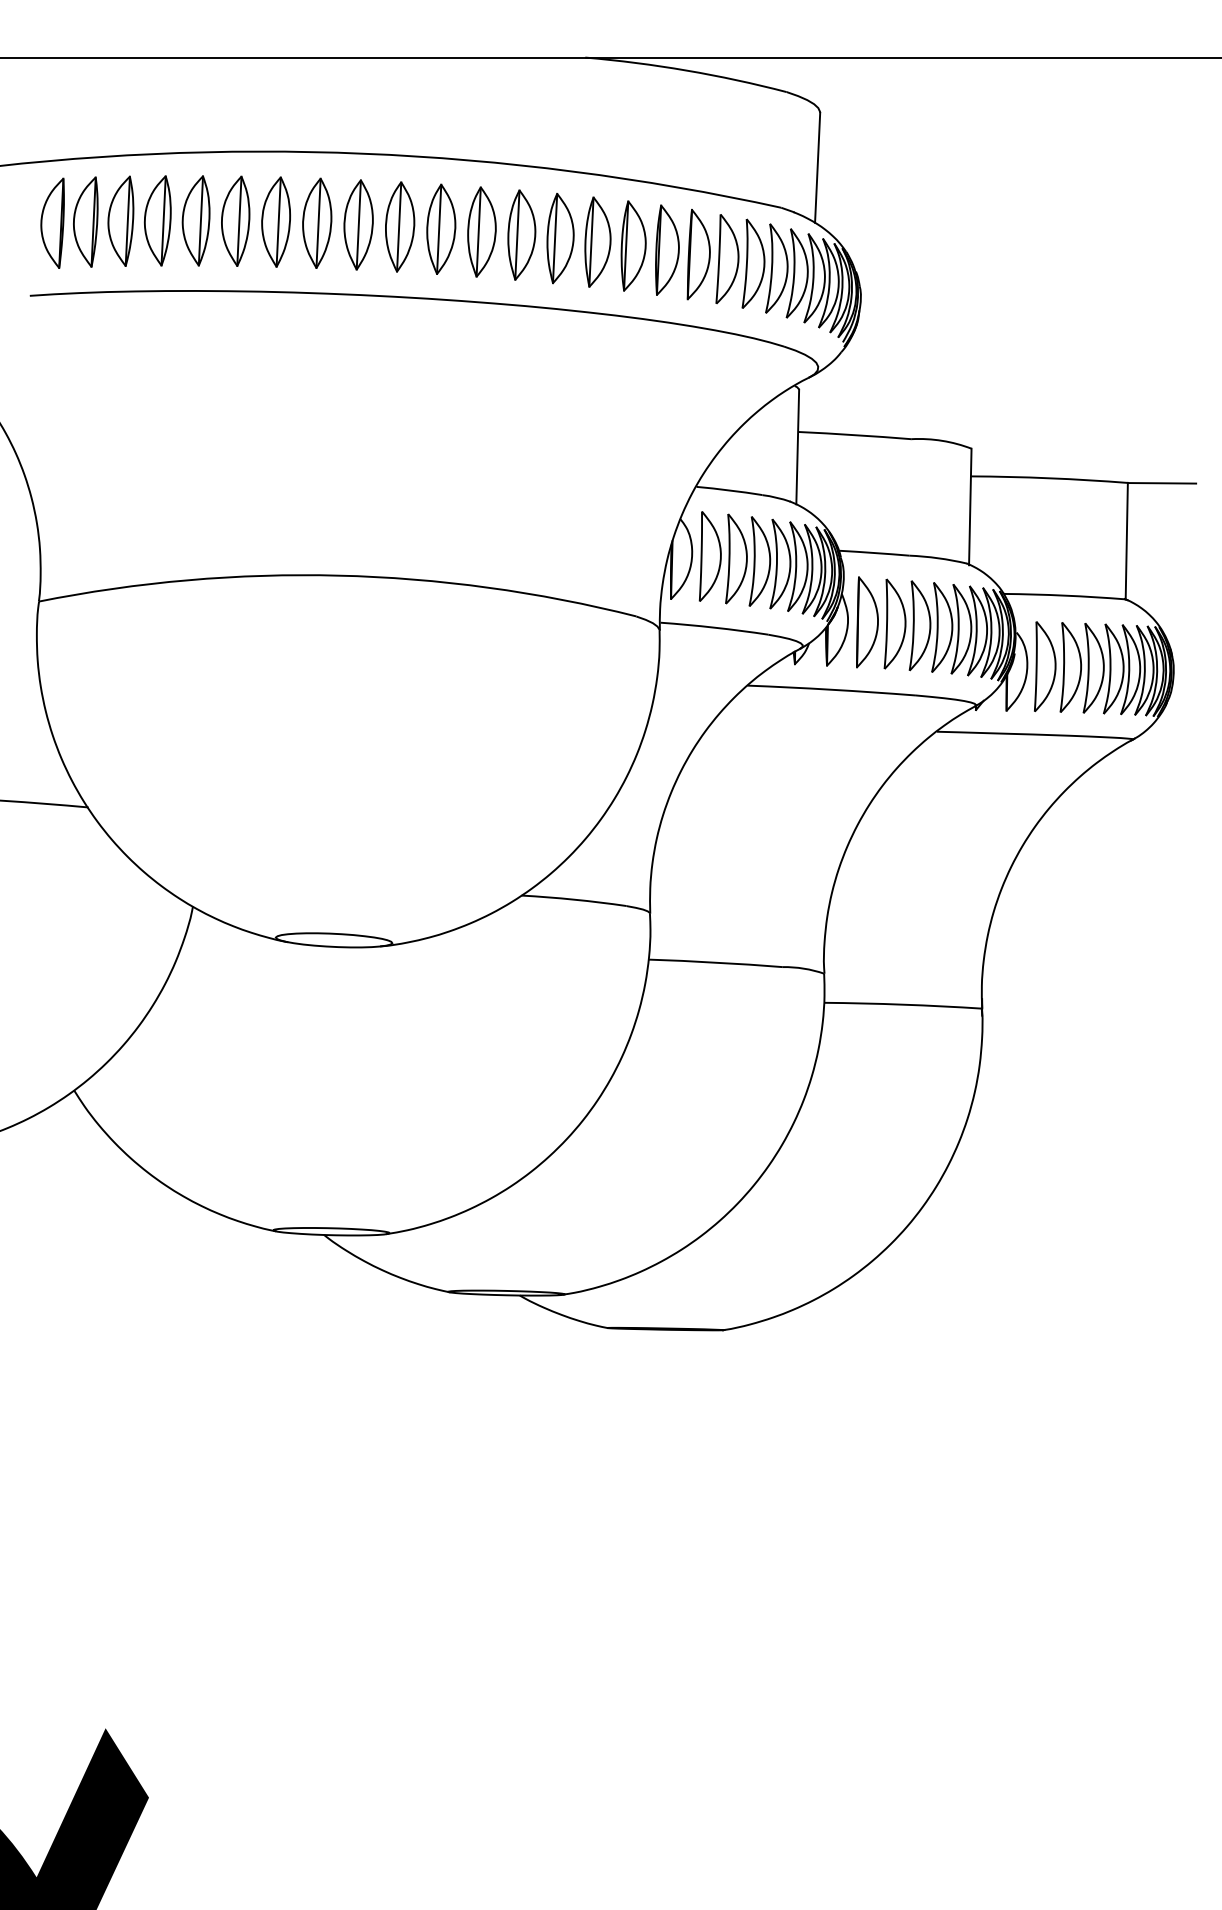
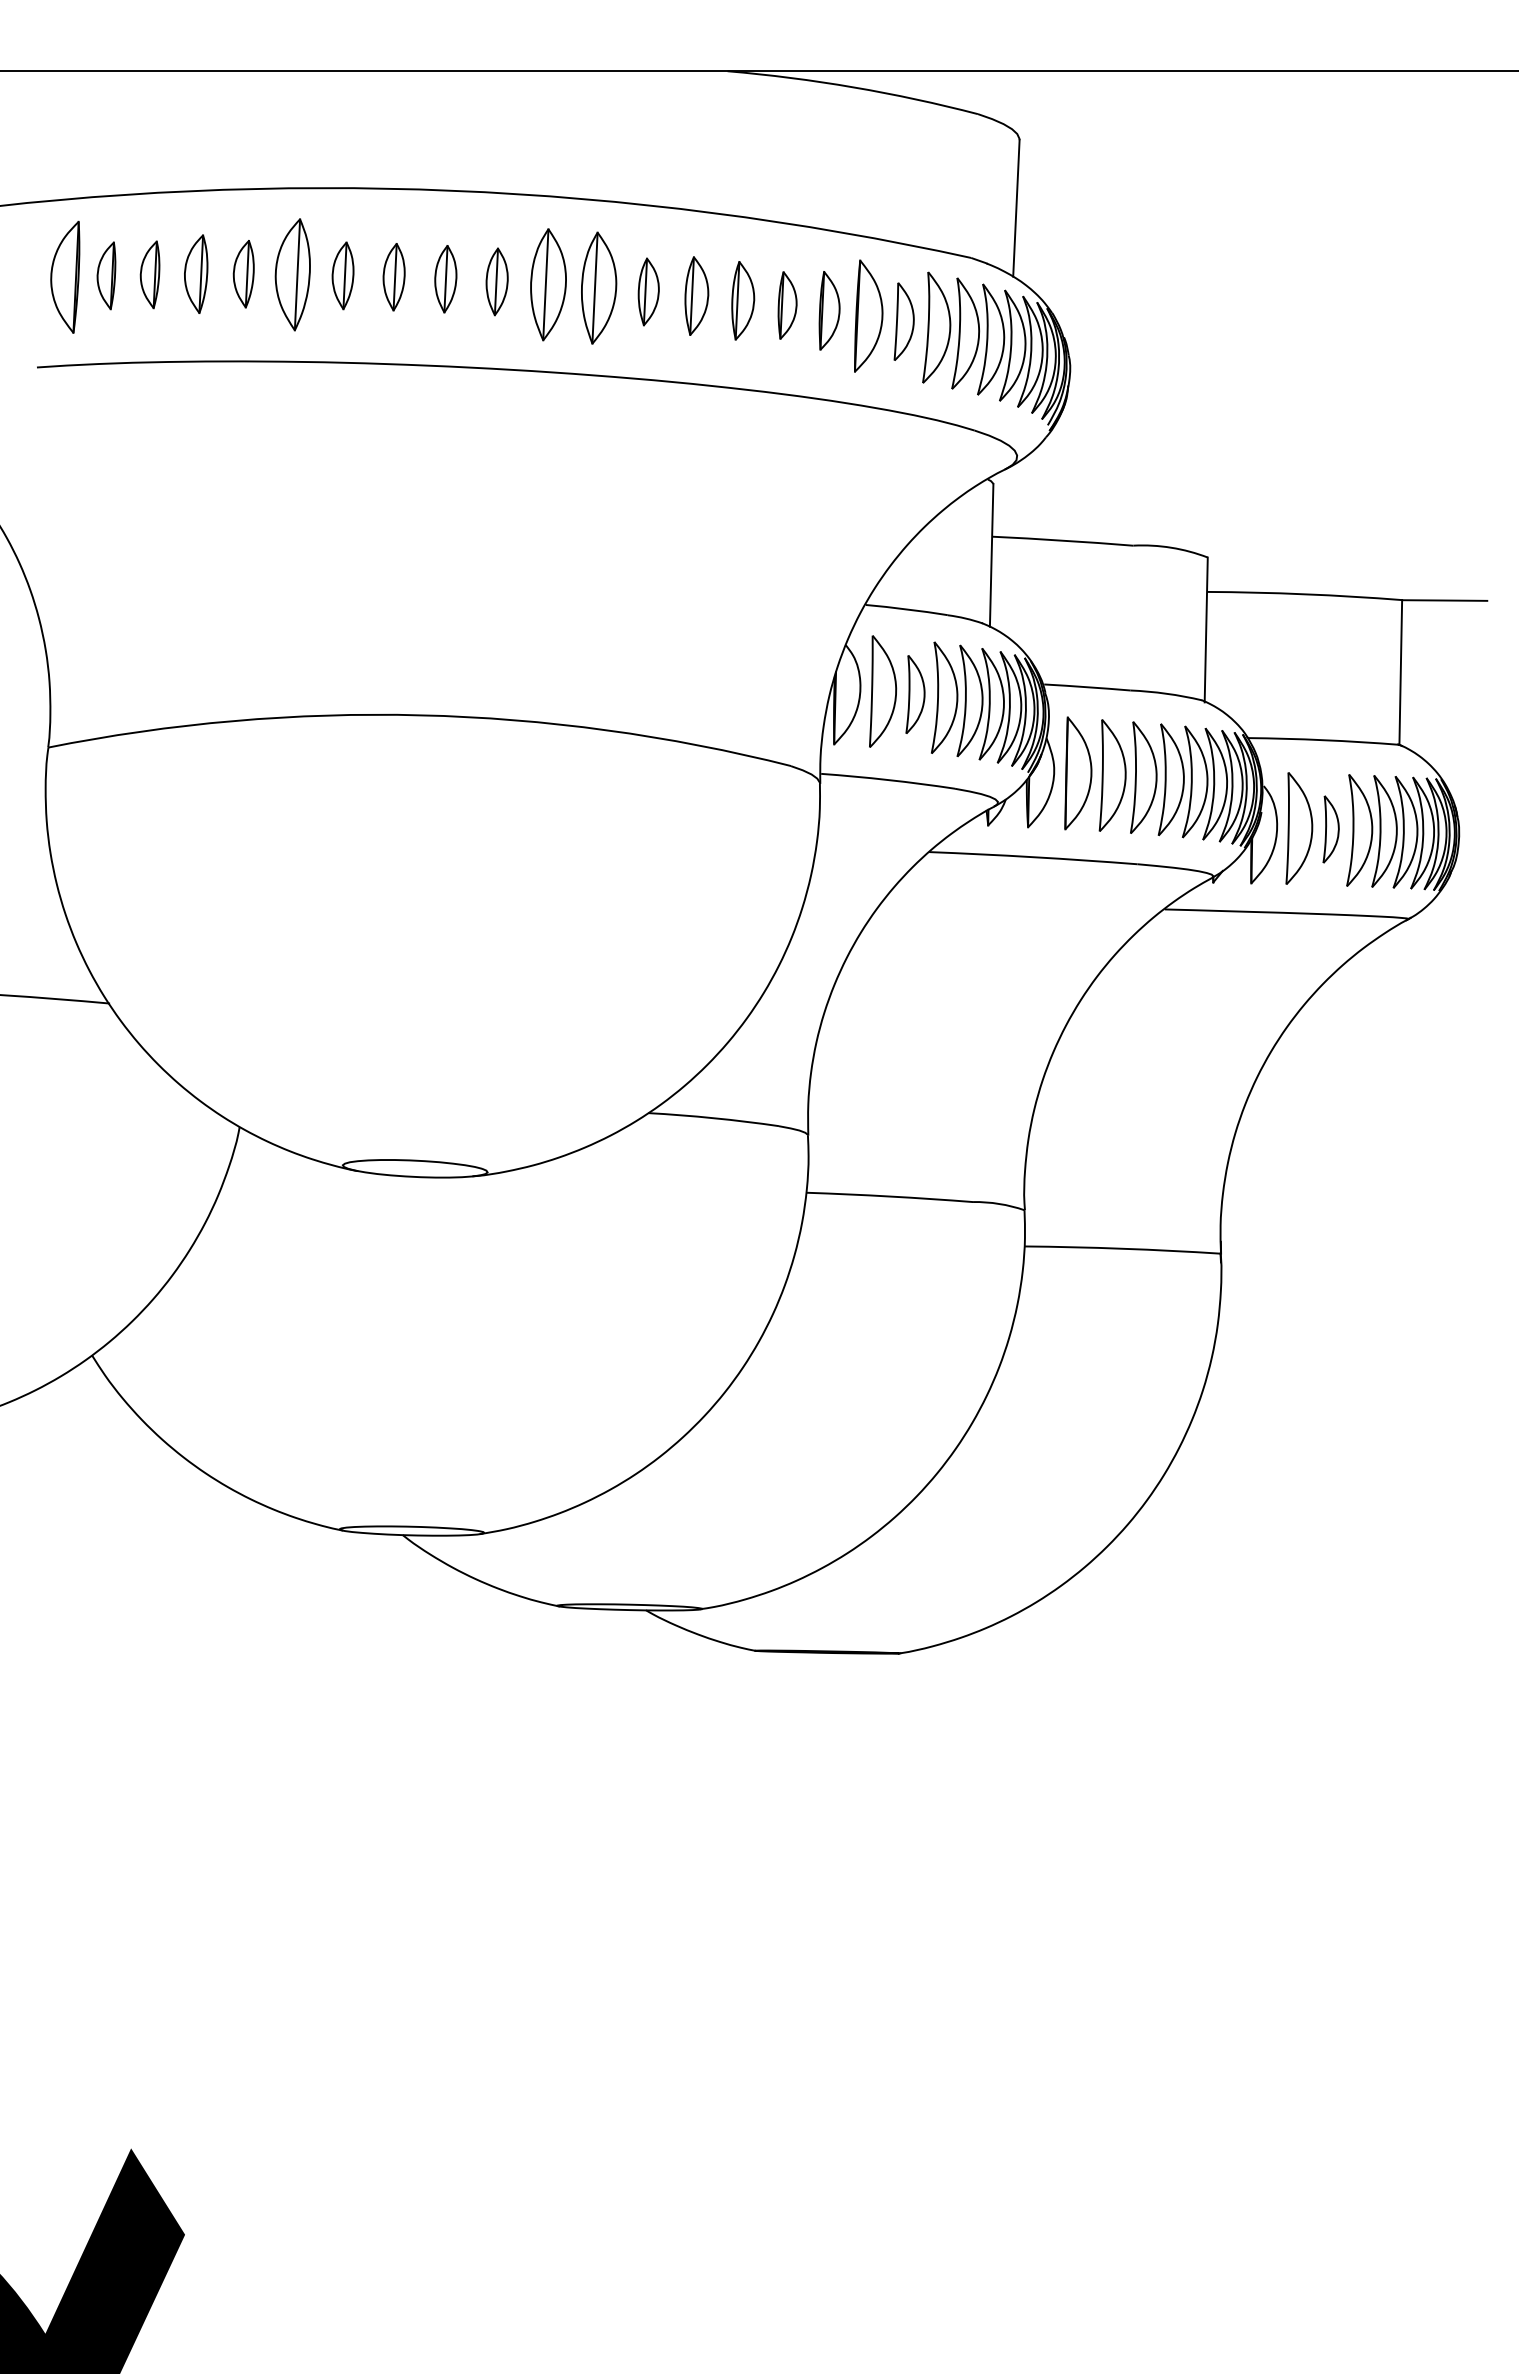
part: (158, 220) -> (196, 273), size x0.7
part: (195, 220) -> (243, 273), size x0.6
part: (85, 221) -> (106, 275), size x0.6
part: (120, 221) -> (149, 274), size x0.6
part: (275, 221) -> (342, 275), size x0.6
part: (316, 222) -> (393, 276), size x0.6
part: (358, 224) -> (445, 278), size x0.6
part: (399, 226) -> (496, 281), size x0.6
part: (521, 234) -> (648, 291), size x0.6
part: (560, 237) -> (696, 295), size x0.7
part: (597, 241) -> (742, 300), size x0.7
part: (633, 246) -> (787, 305), size x0.6
part: (667, 250) -> (829, 310), size x0.7
part: (726, 258) -> (903, 321), size x0.7
part: (736, 558) -> (915, 694), size x0.7
part: (1070, 667) -> (1330, 829), size x0.6

